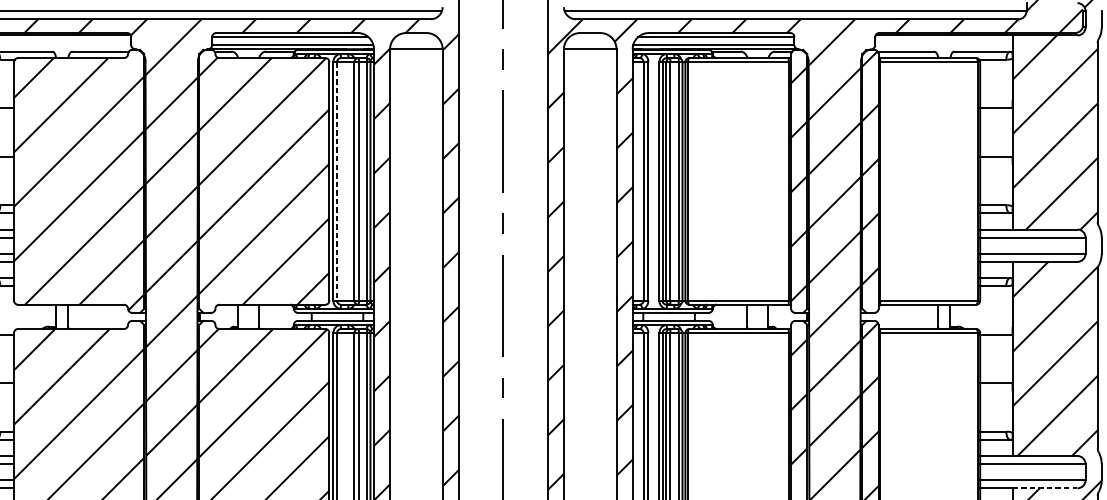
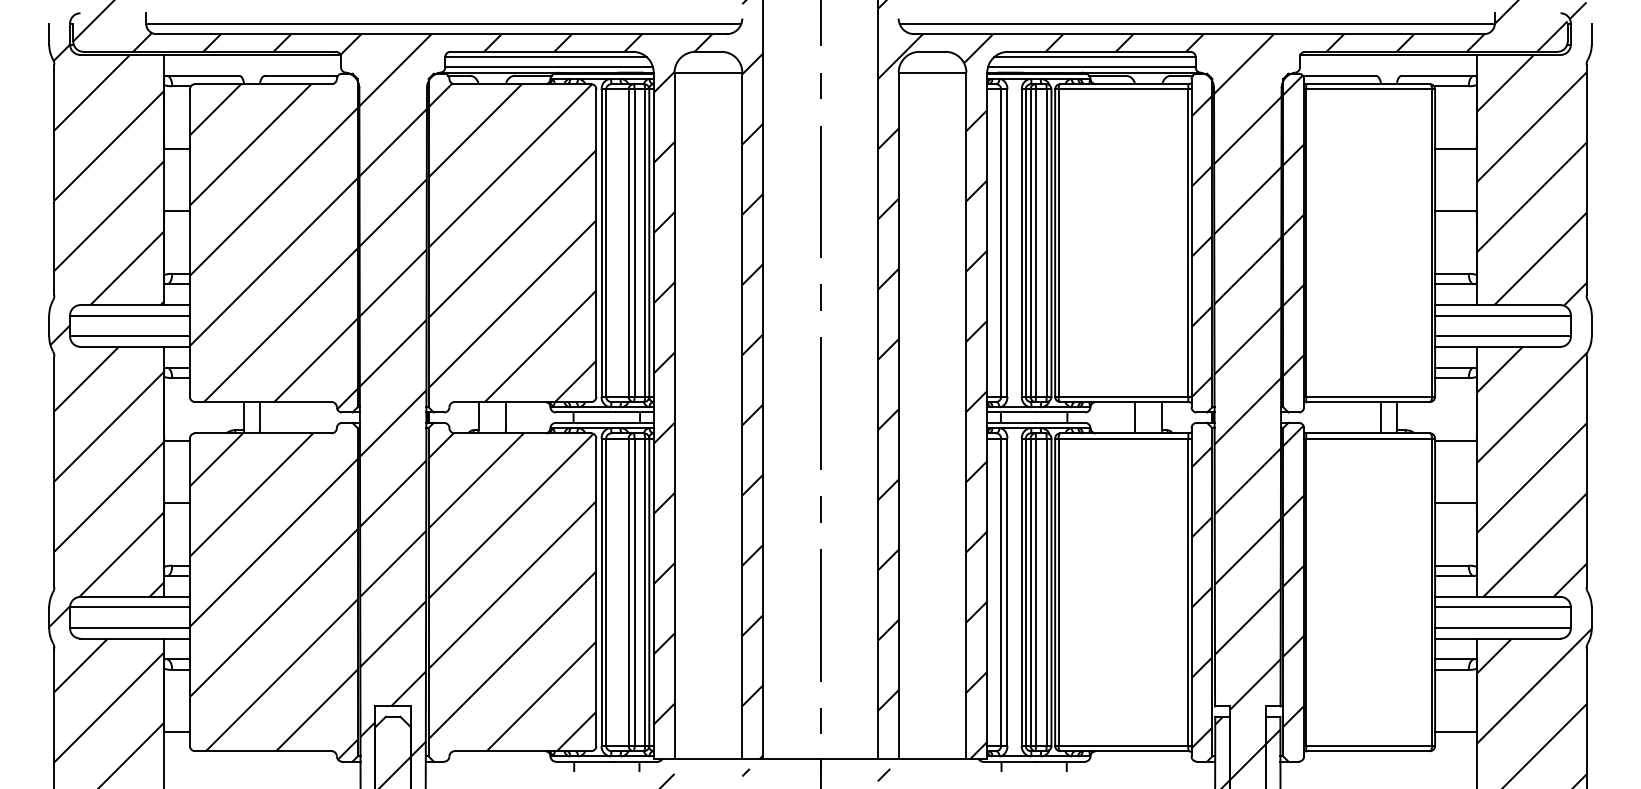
line: (337, 181) -> (606, 243), dashed -> solid
line: (1044, 488) -> (1518, 638), dashed -> solid

